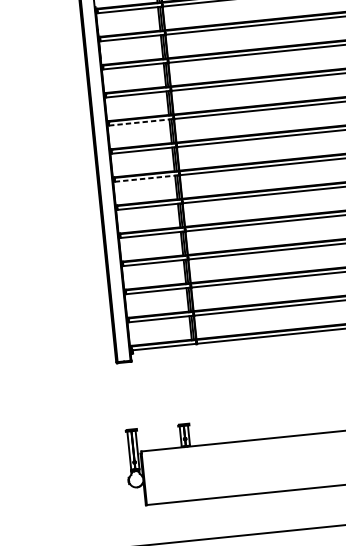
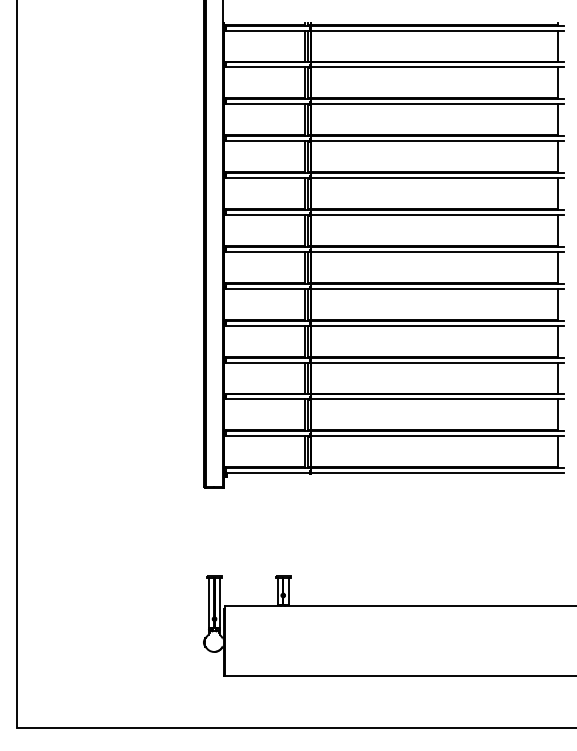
line: (141, 122) -> (268, 178), dashed -> solid
line: (147, 178) -> (268, 251), dashed -> solid

